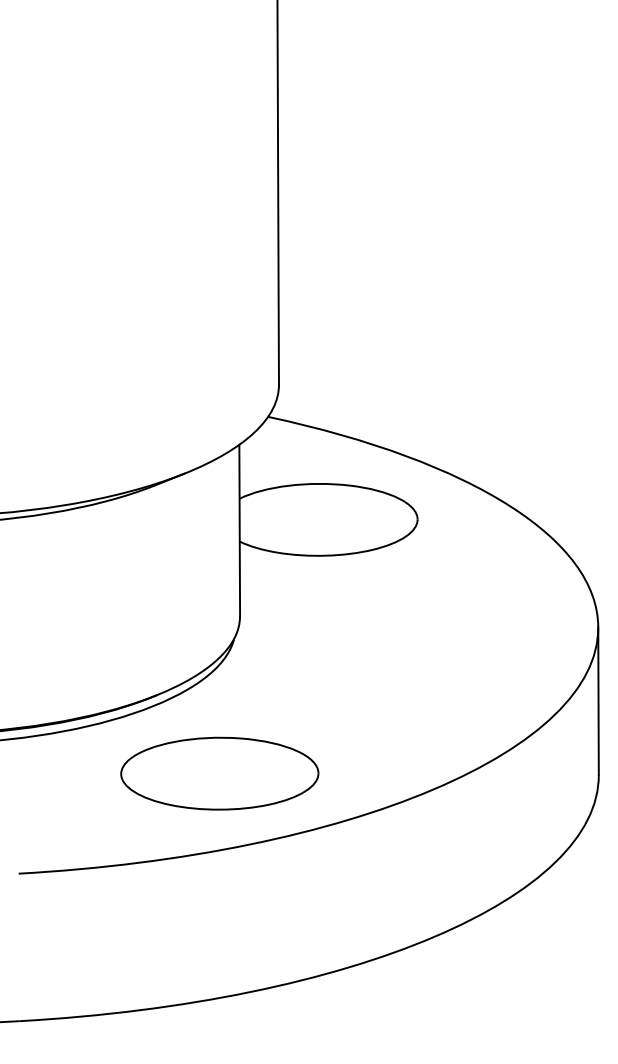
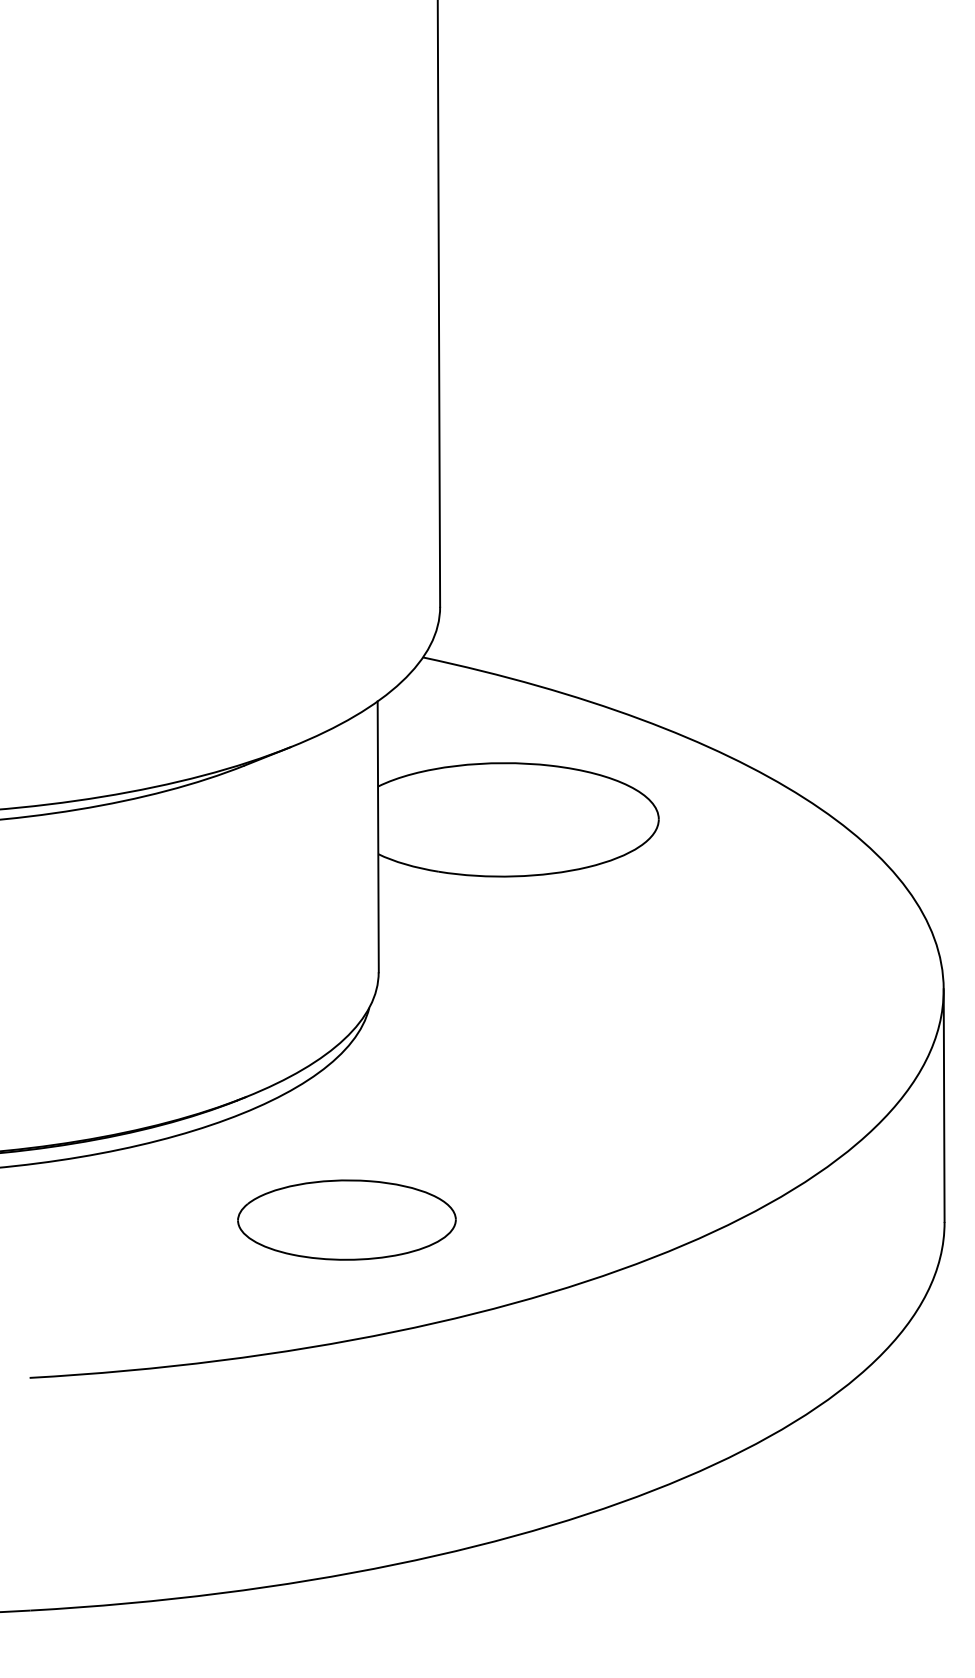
part: (219, 773) -> (346, 1219), size x0.7

